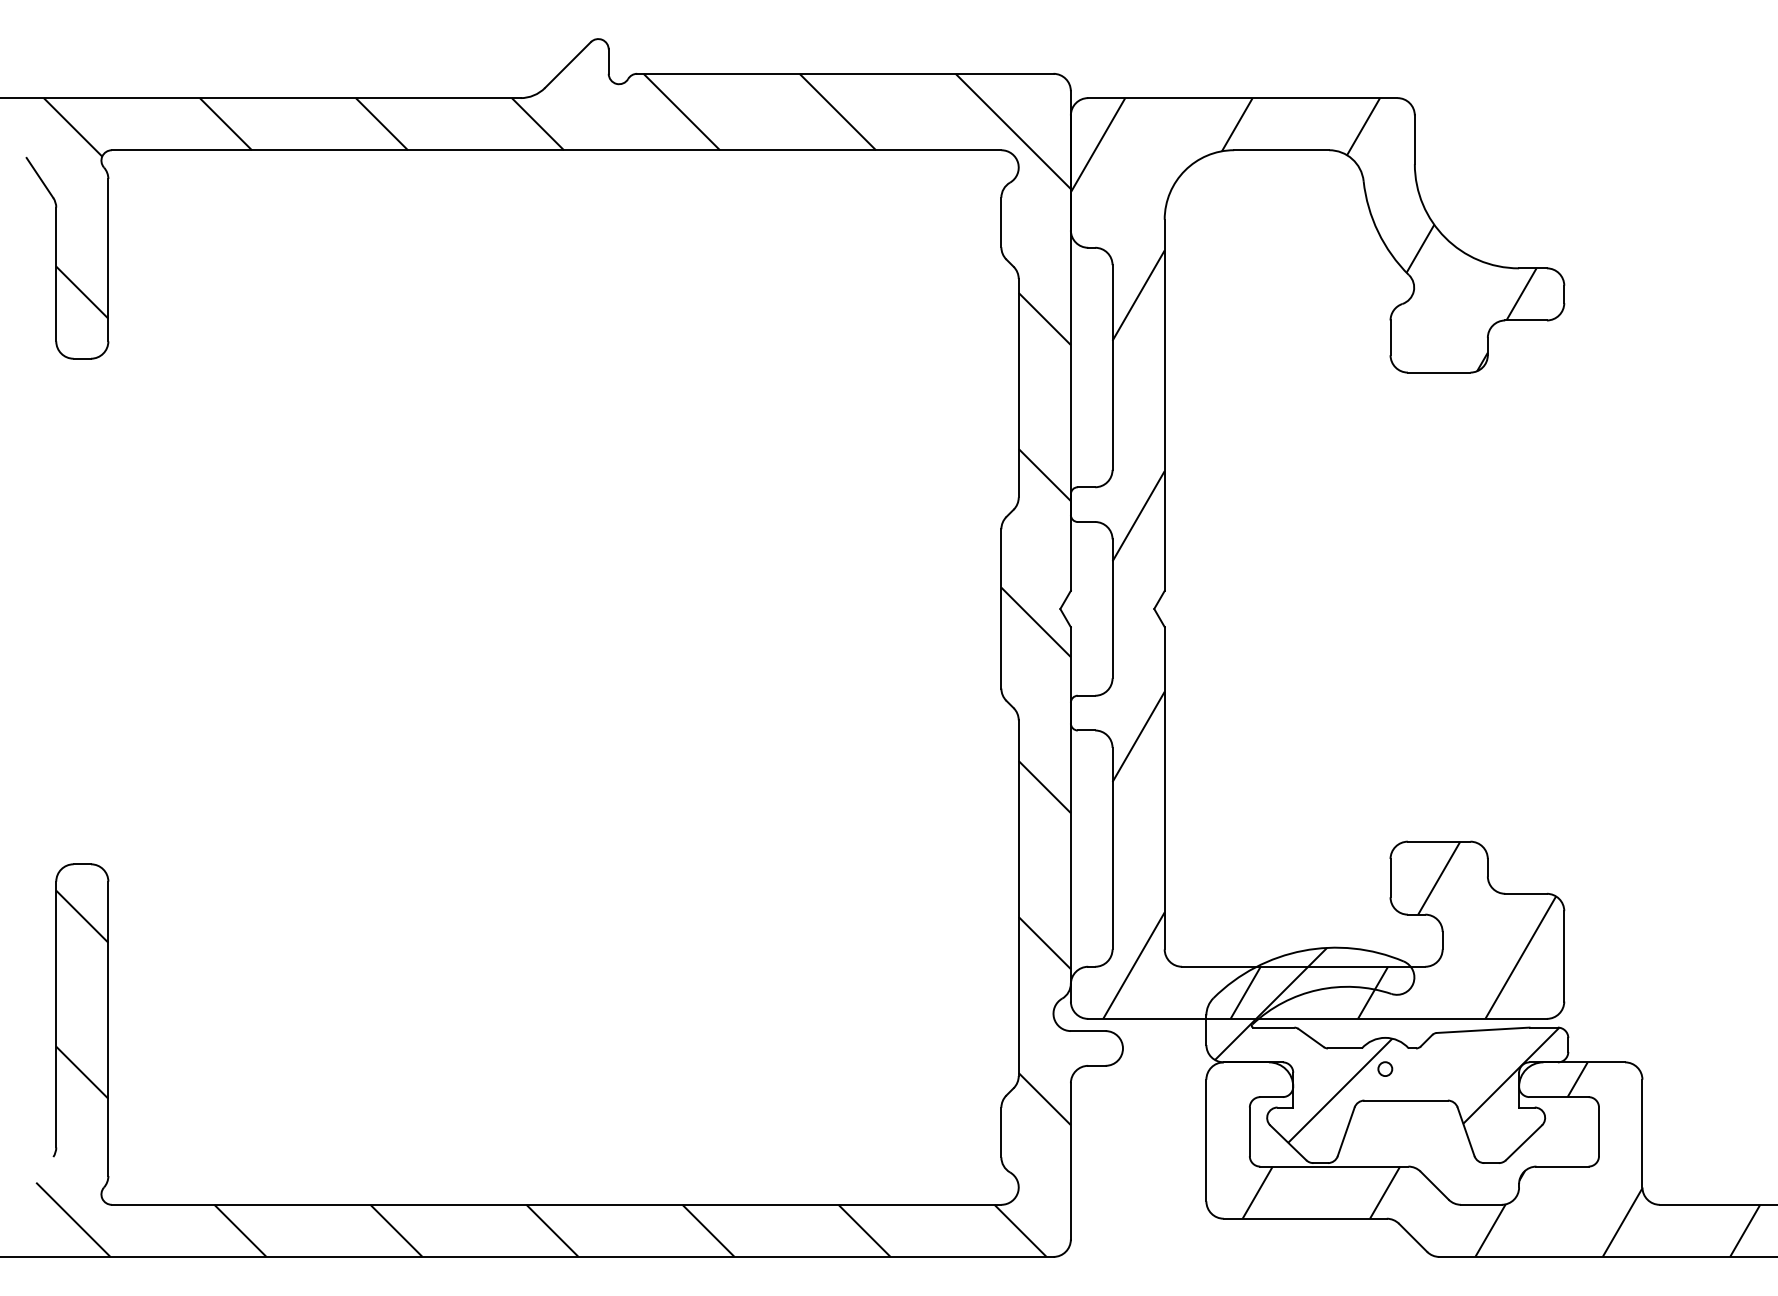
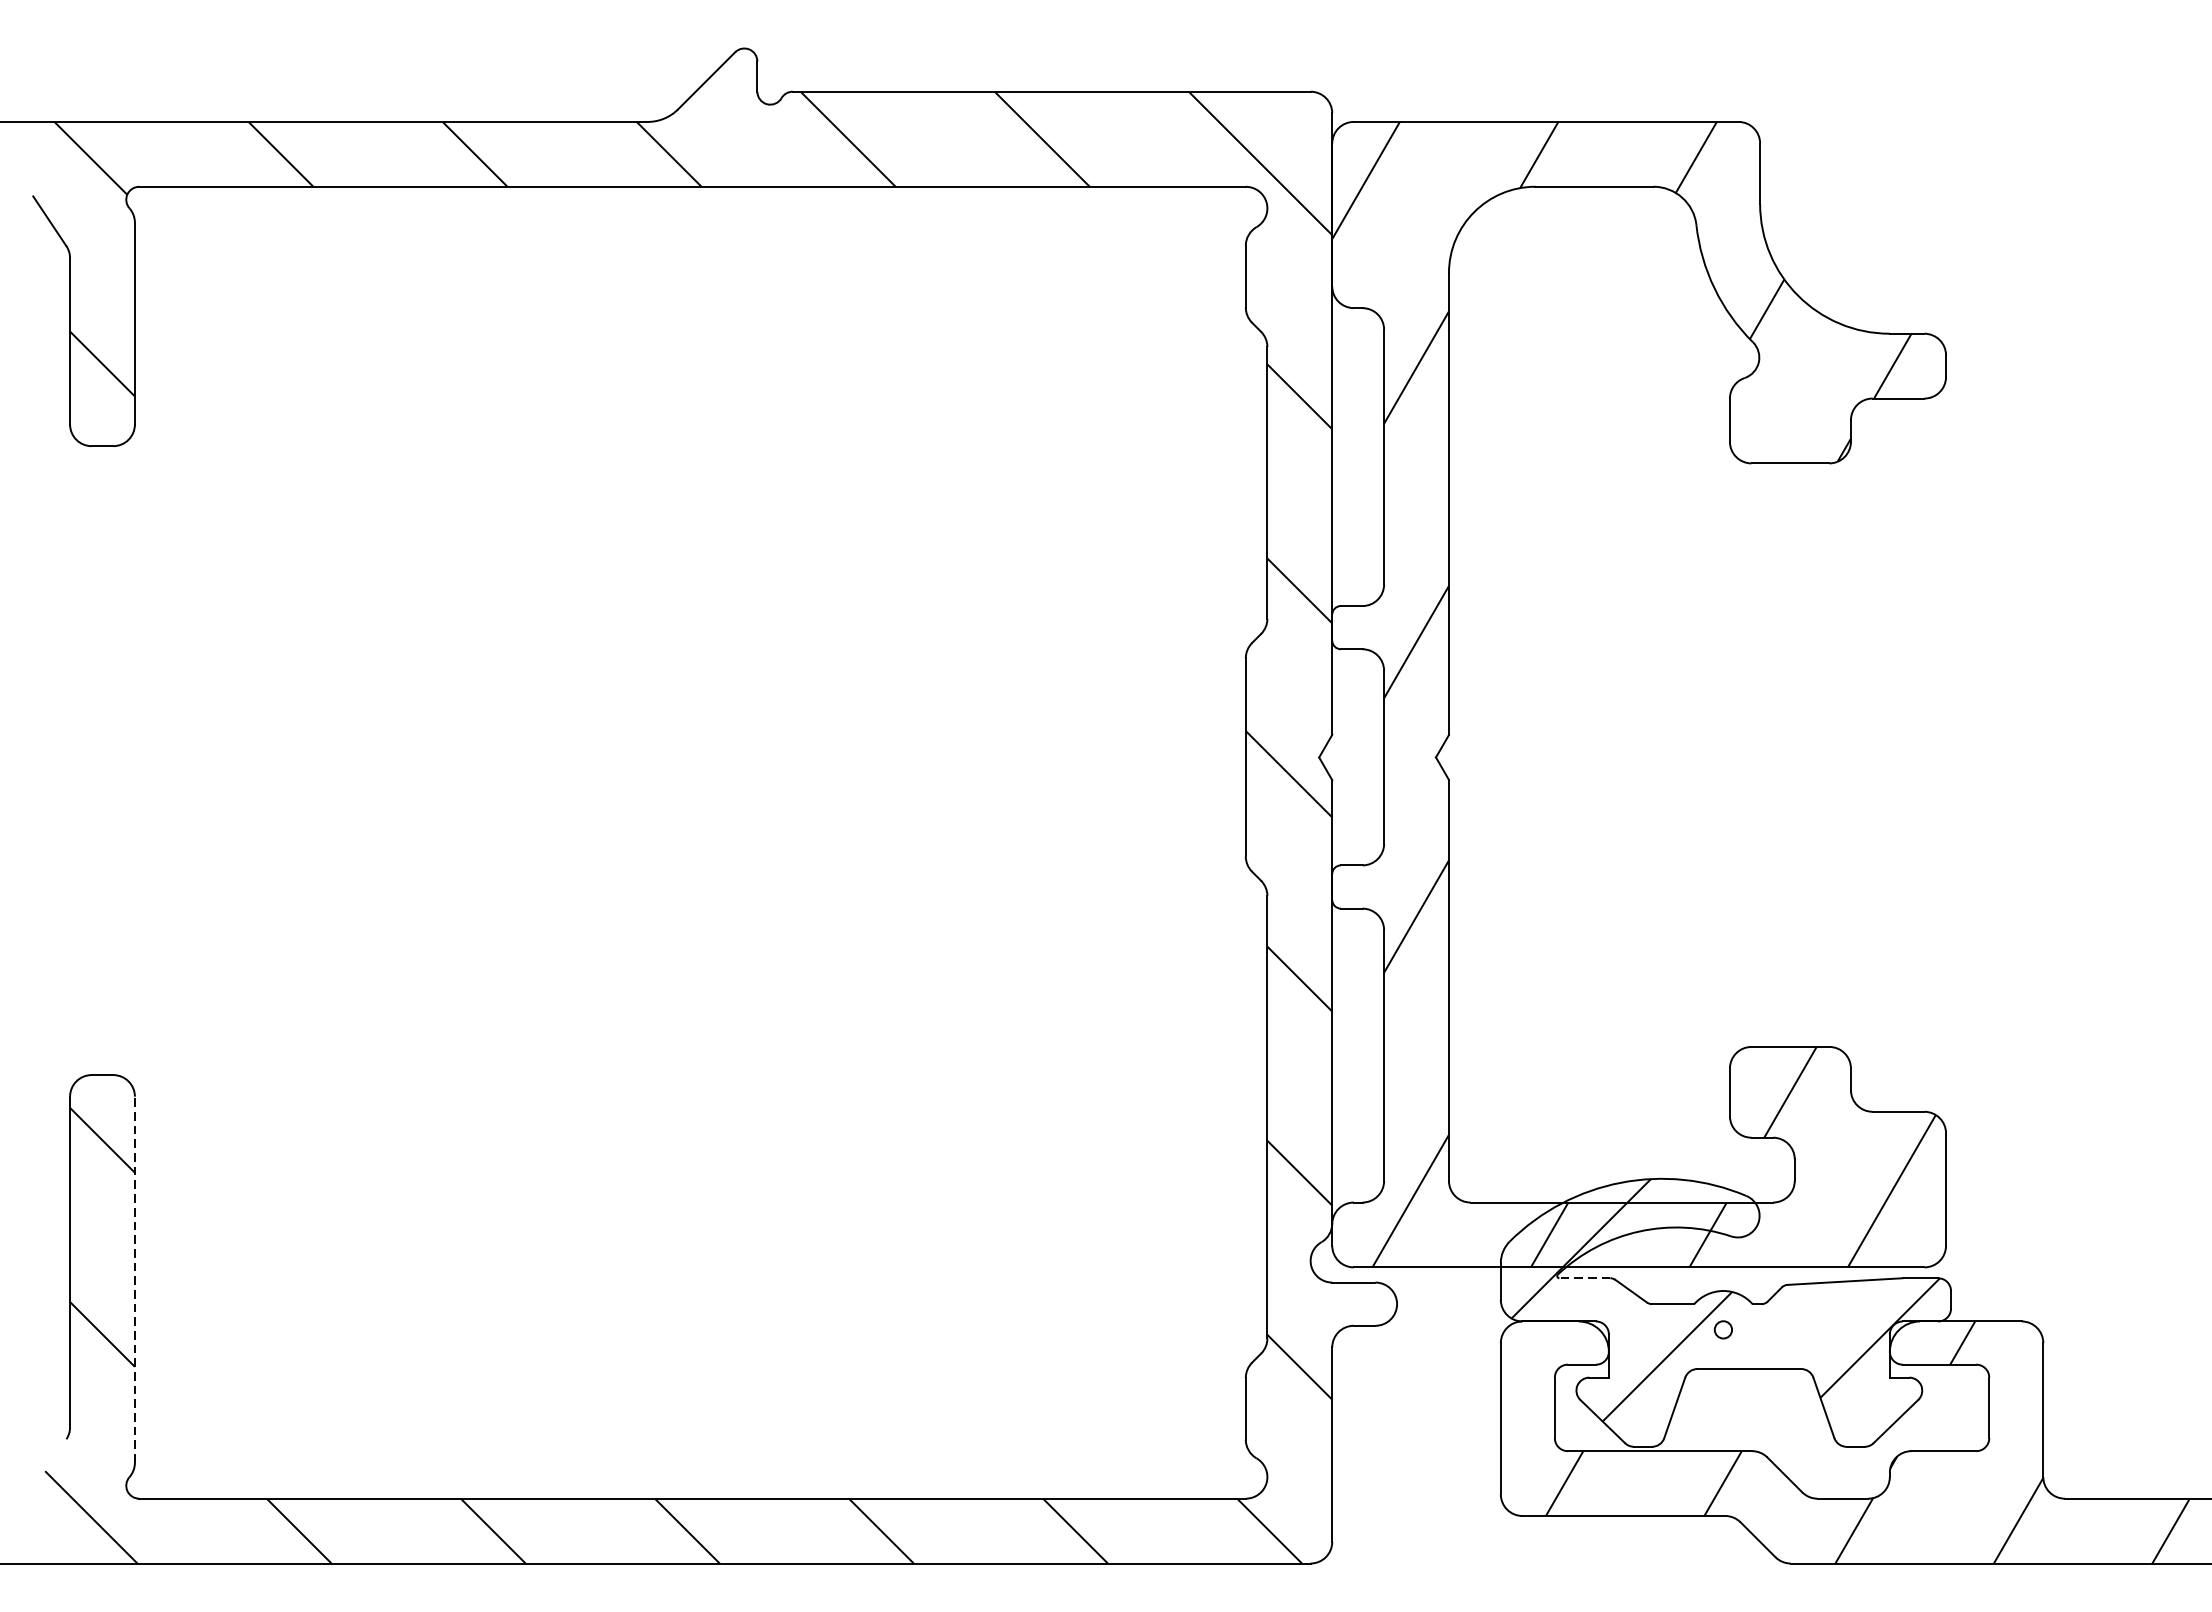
line: (1273, 1027) -> (1584, 1278), solid -> dashed
line: (108, 1028) -> (135, 1279), solid -> dashed

